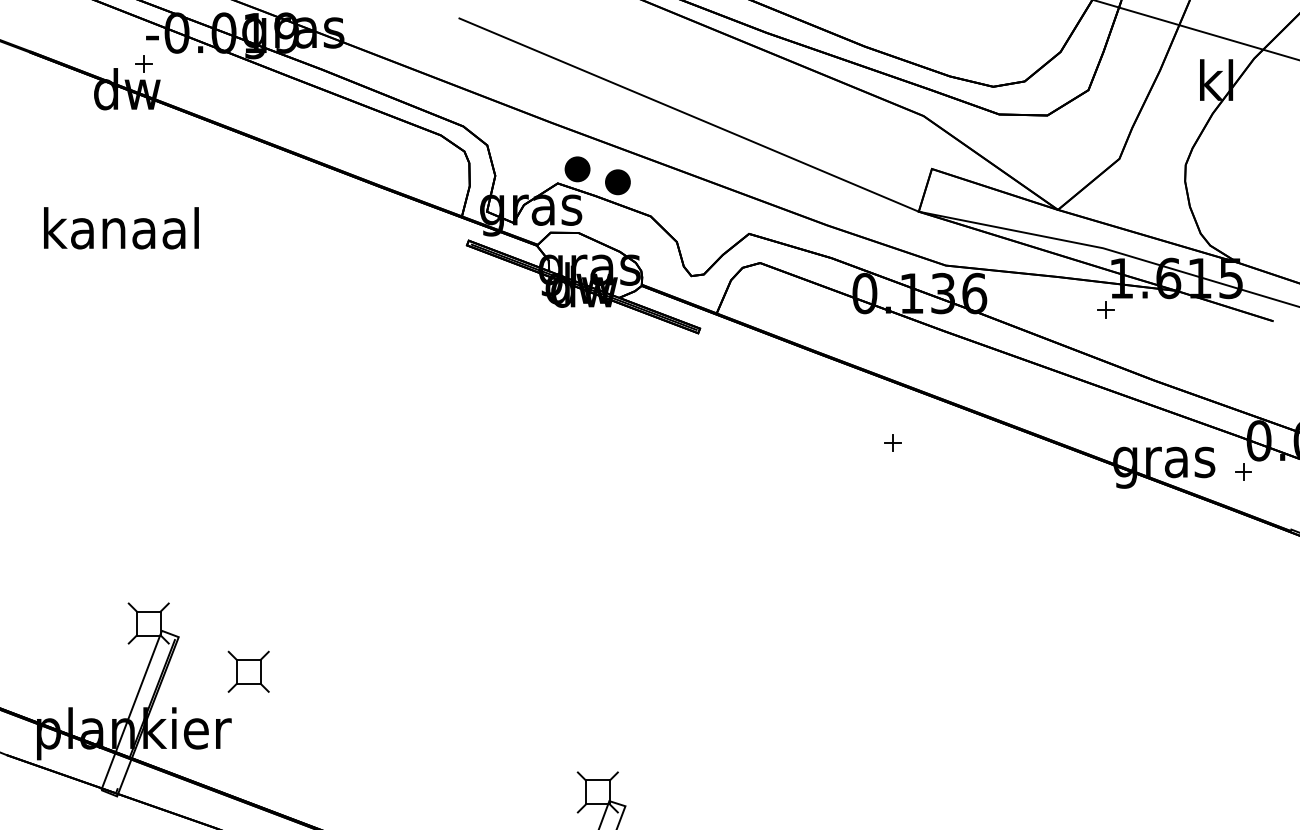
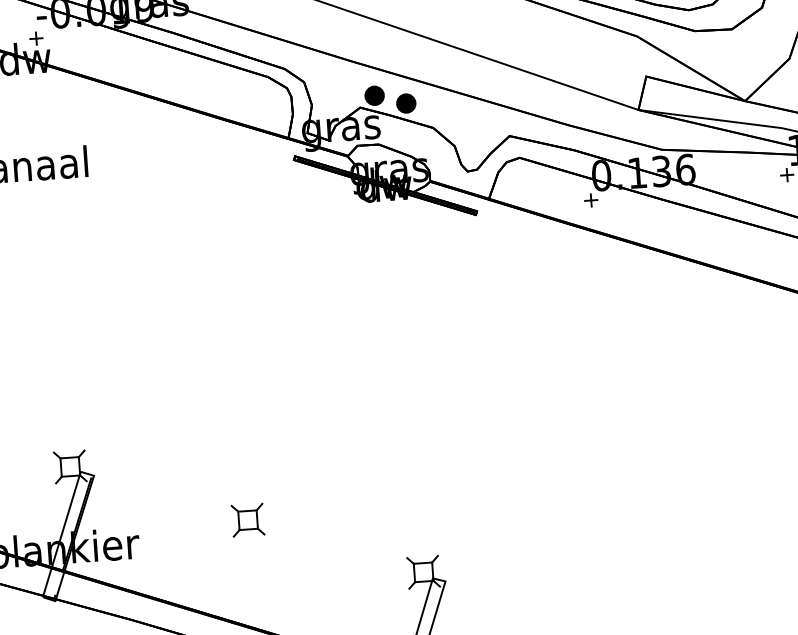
part: (892, 442) -> (590, 200), moved
part: (248, 671) -> (247, 519), moved

